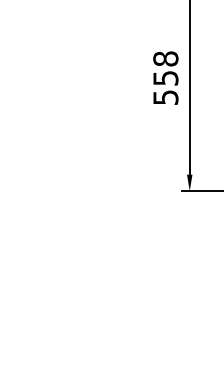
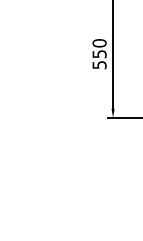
text: (165, 59) -> (99, 43), 558 -> 550

